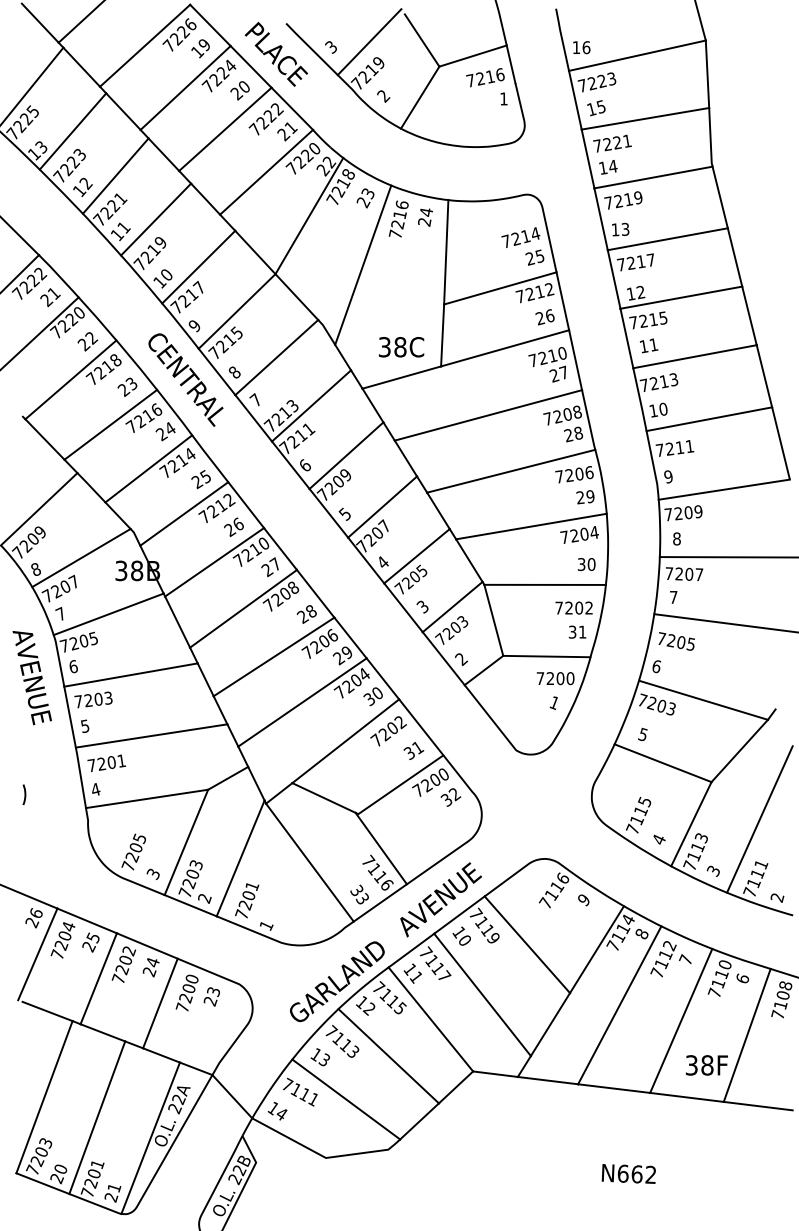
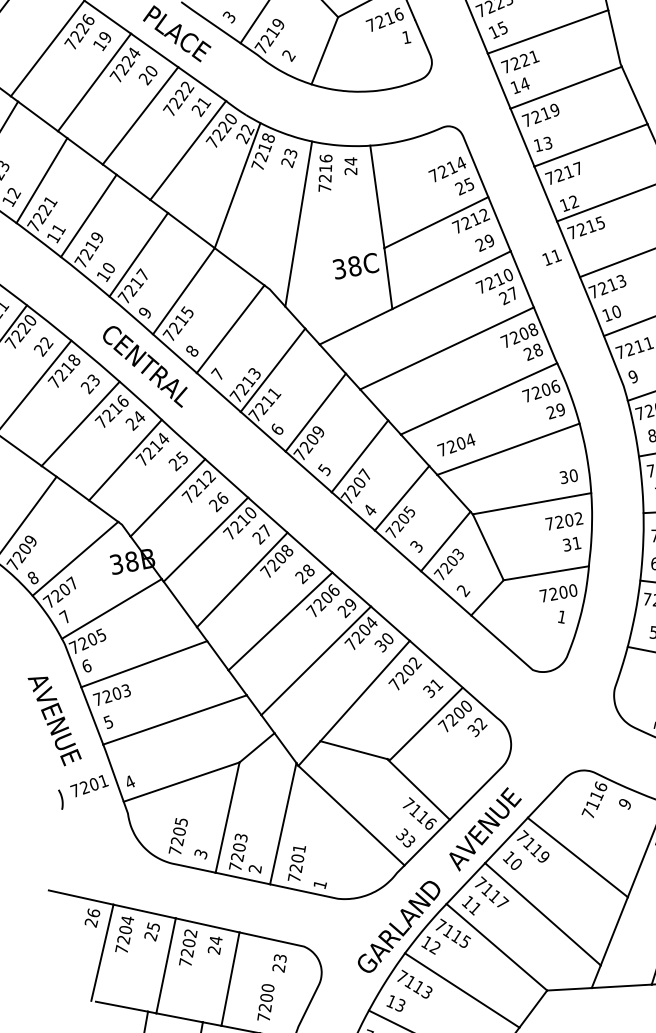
text: (549, 315) -> (489, 240), 26 -> 29
text: (649, 345) -> (552, 257), moved
text: (401, 347) -> (355, 266), moved
text: (579, 534) -> (456, 444), moved
text: (31, 678) -> (54, 721), moved
text: (106, 763) -> (89, 786), moved
text: (186, 992) -> (264, 1002), moved

